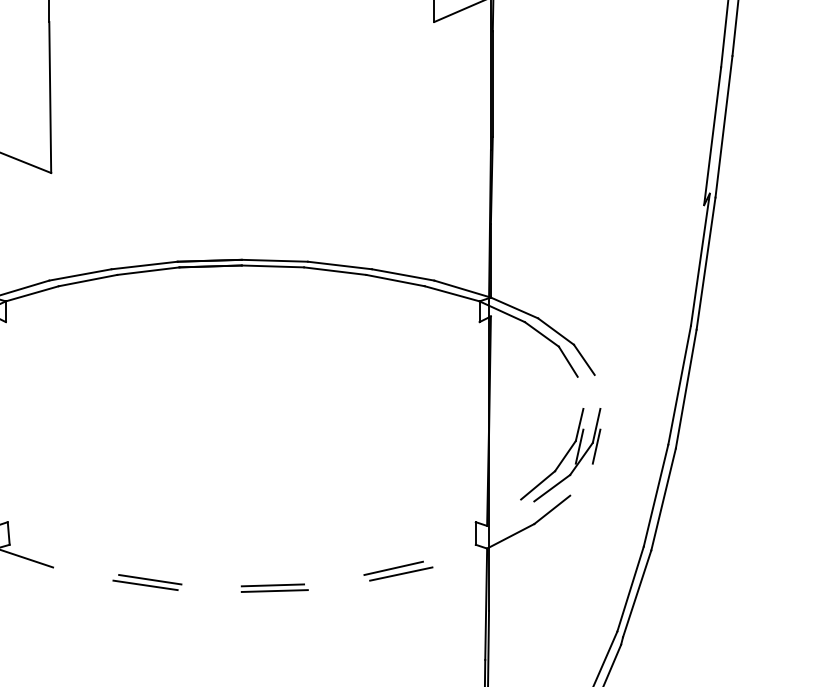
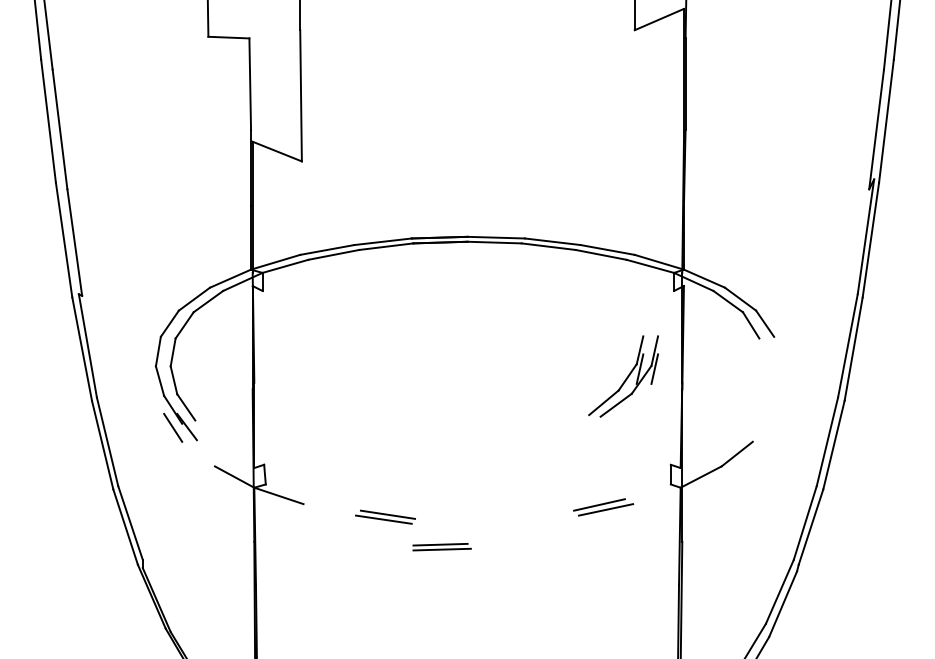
part: (560, 455) -> (623, 376), moved
part: (274, 588) -> (441, 547), moved

